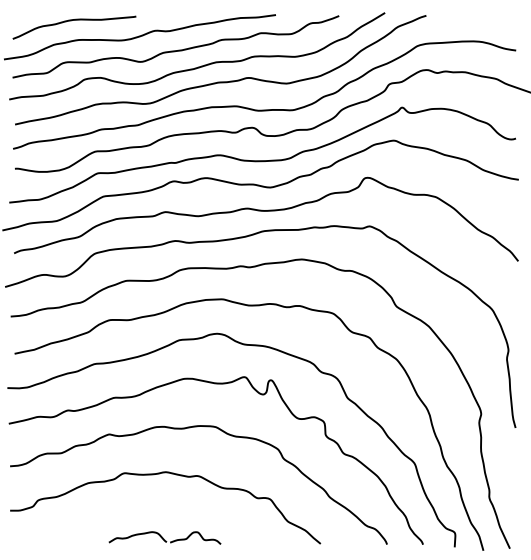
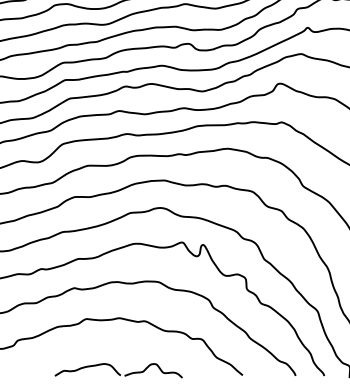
part: (164, 537) -> (118, 370), size x1.43

